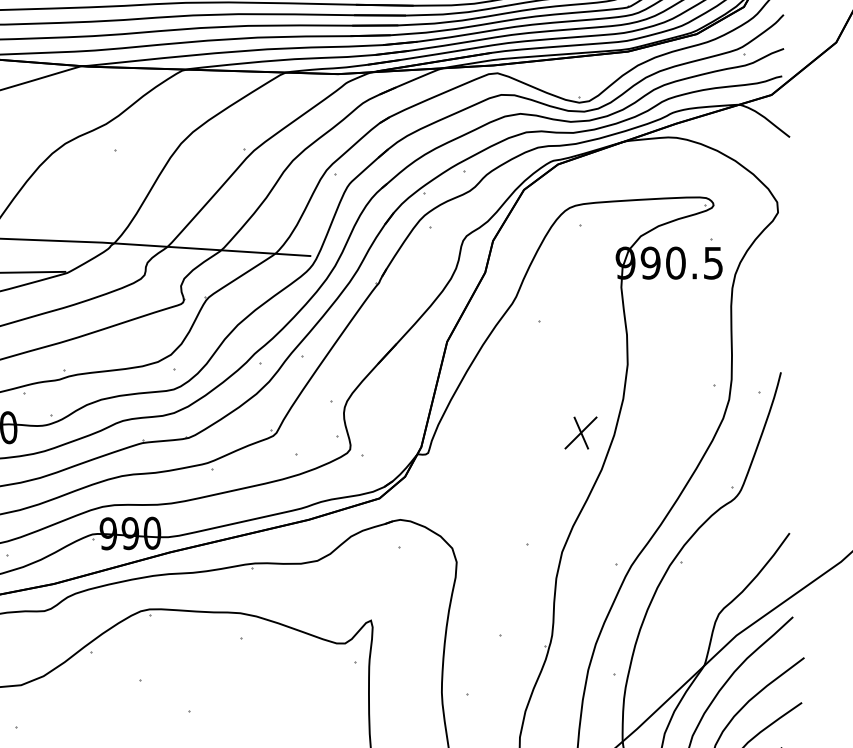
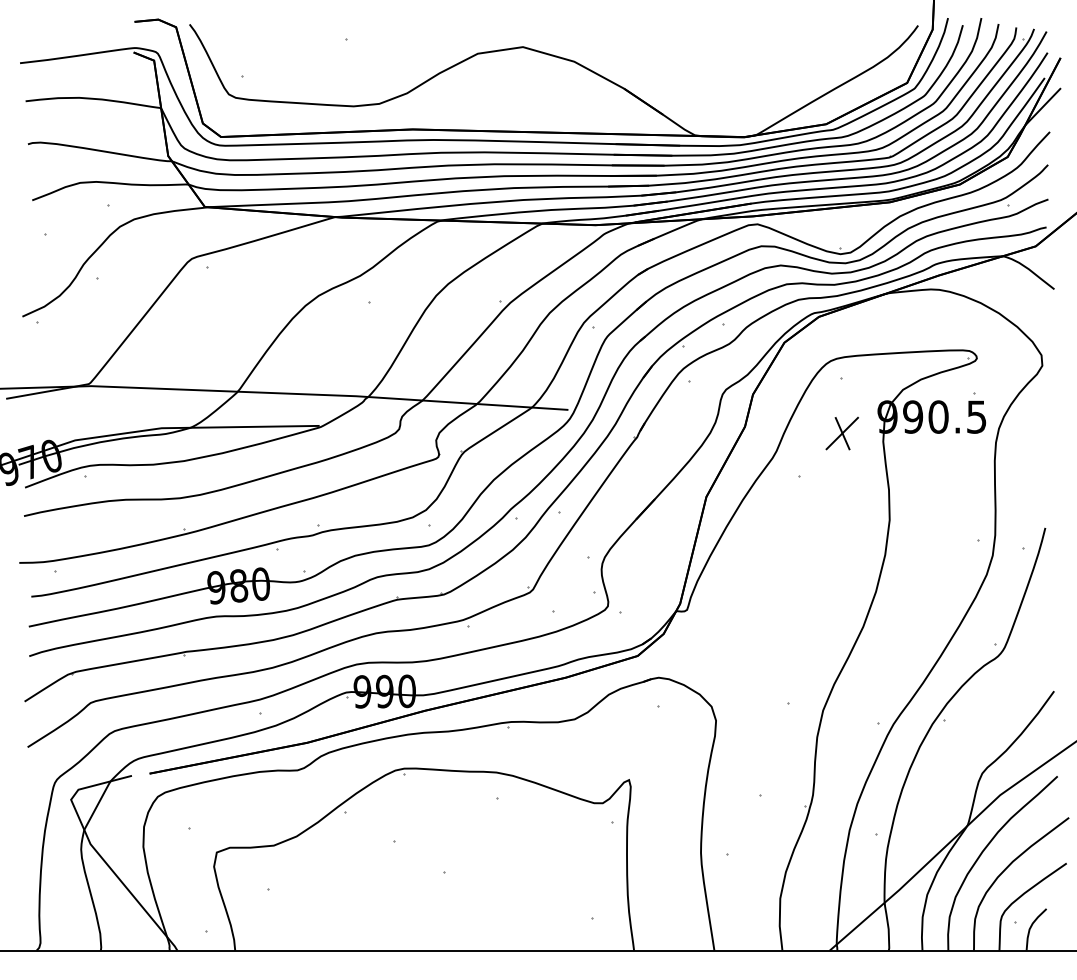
part: (580, 432) -> (841, 433), moved

